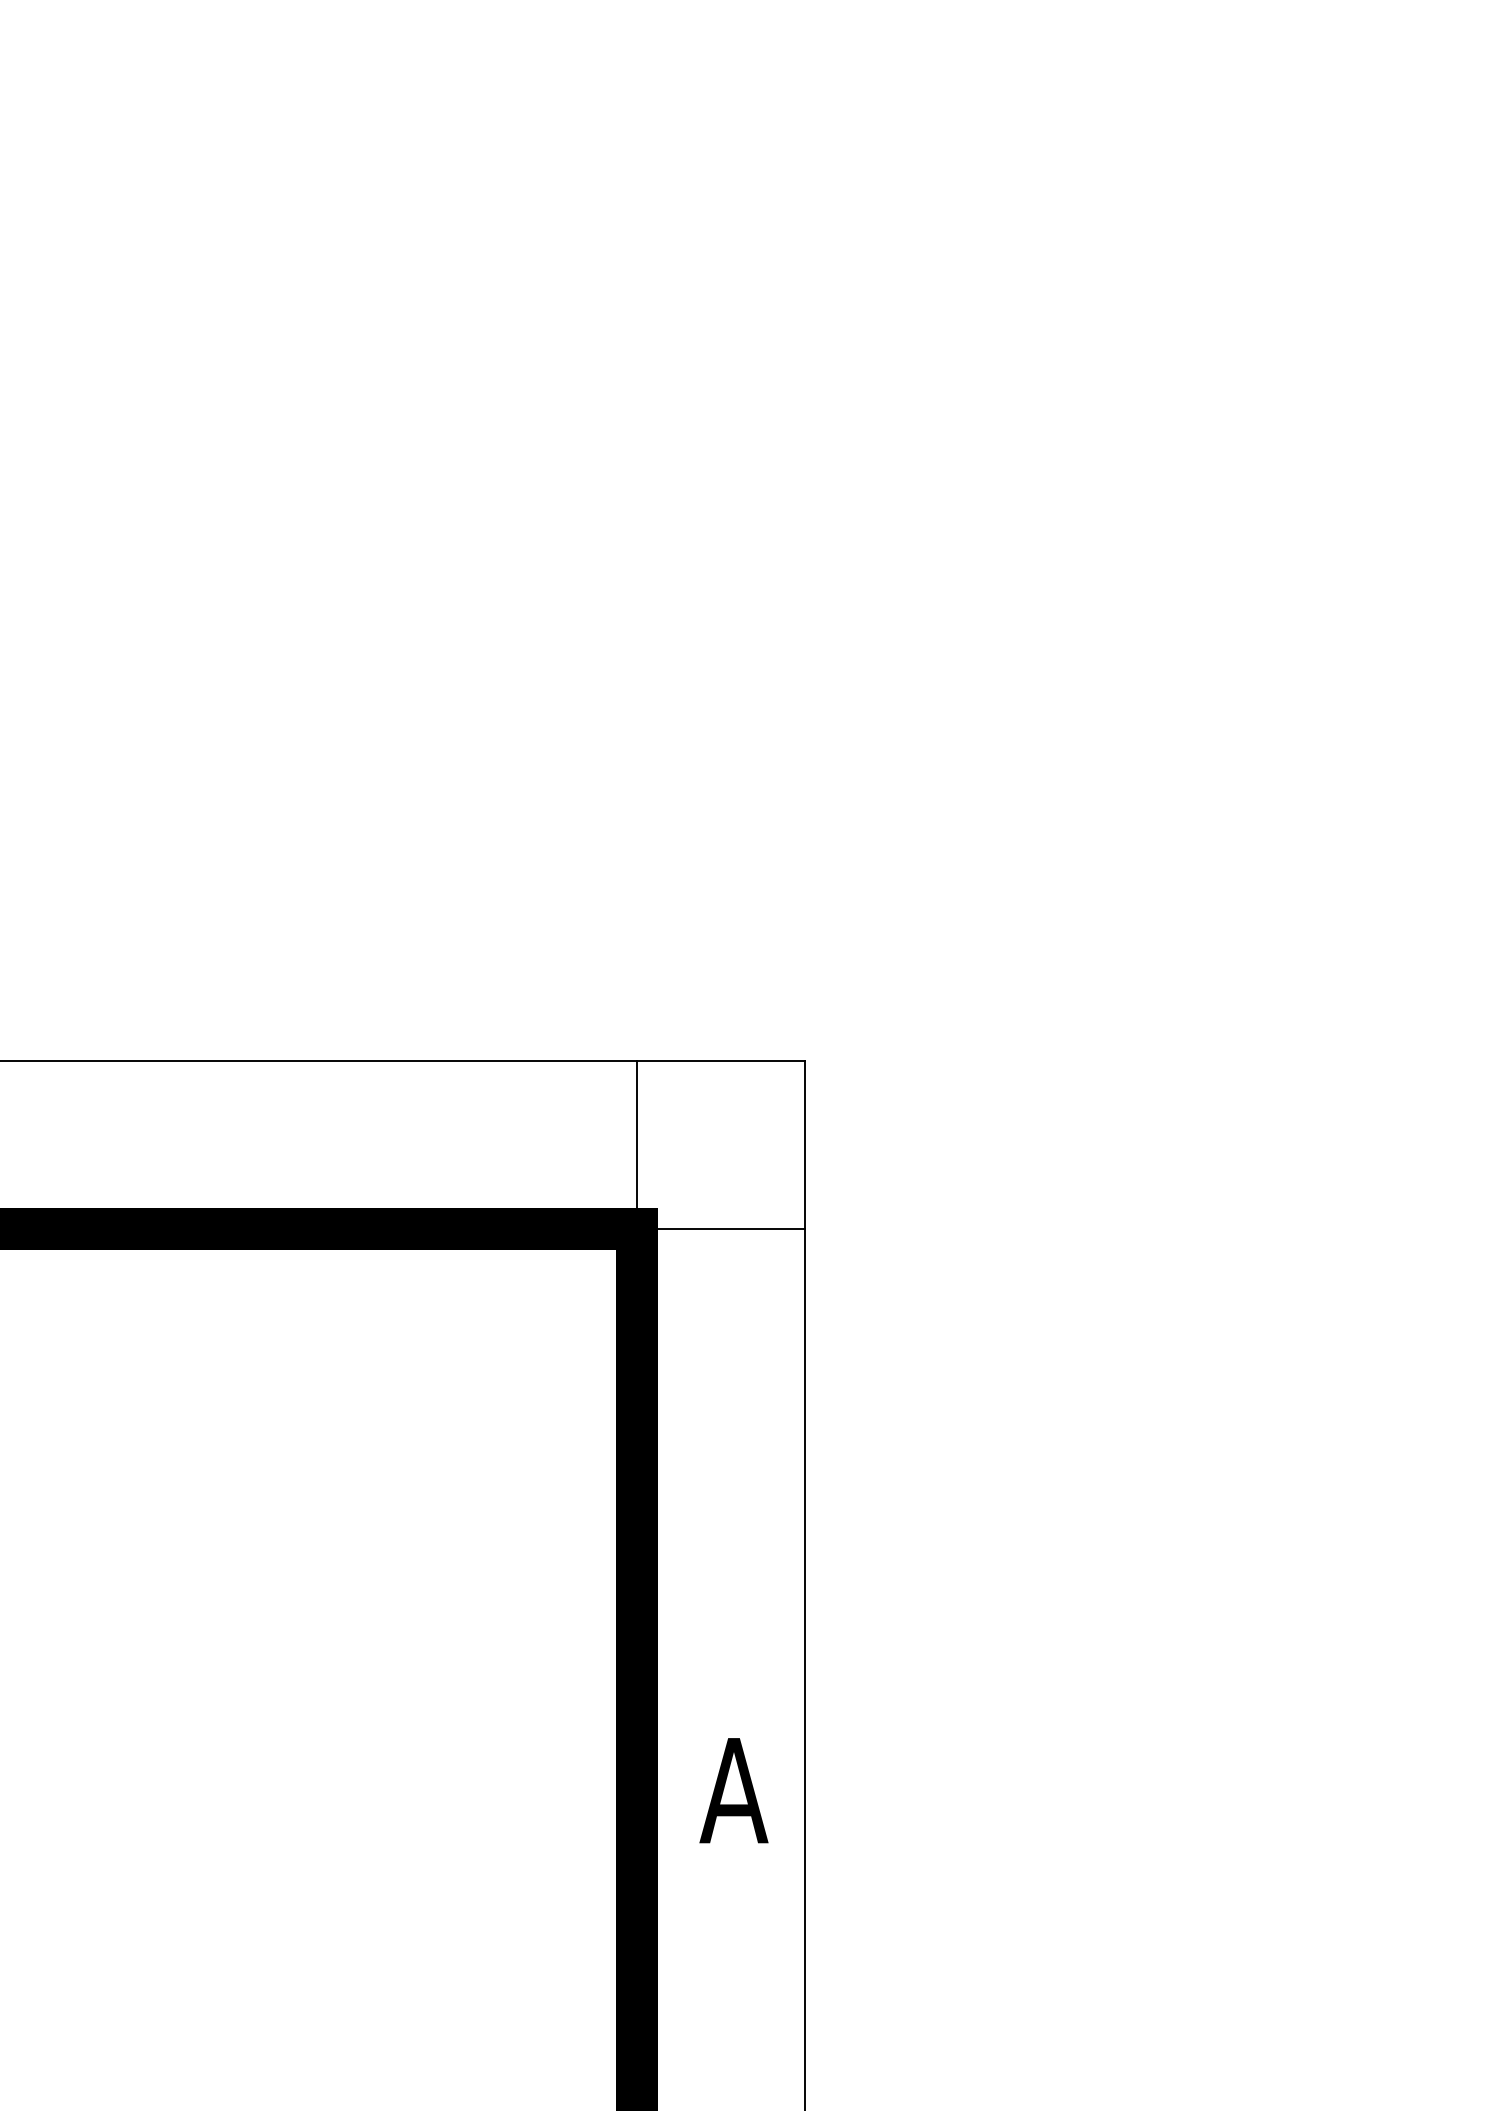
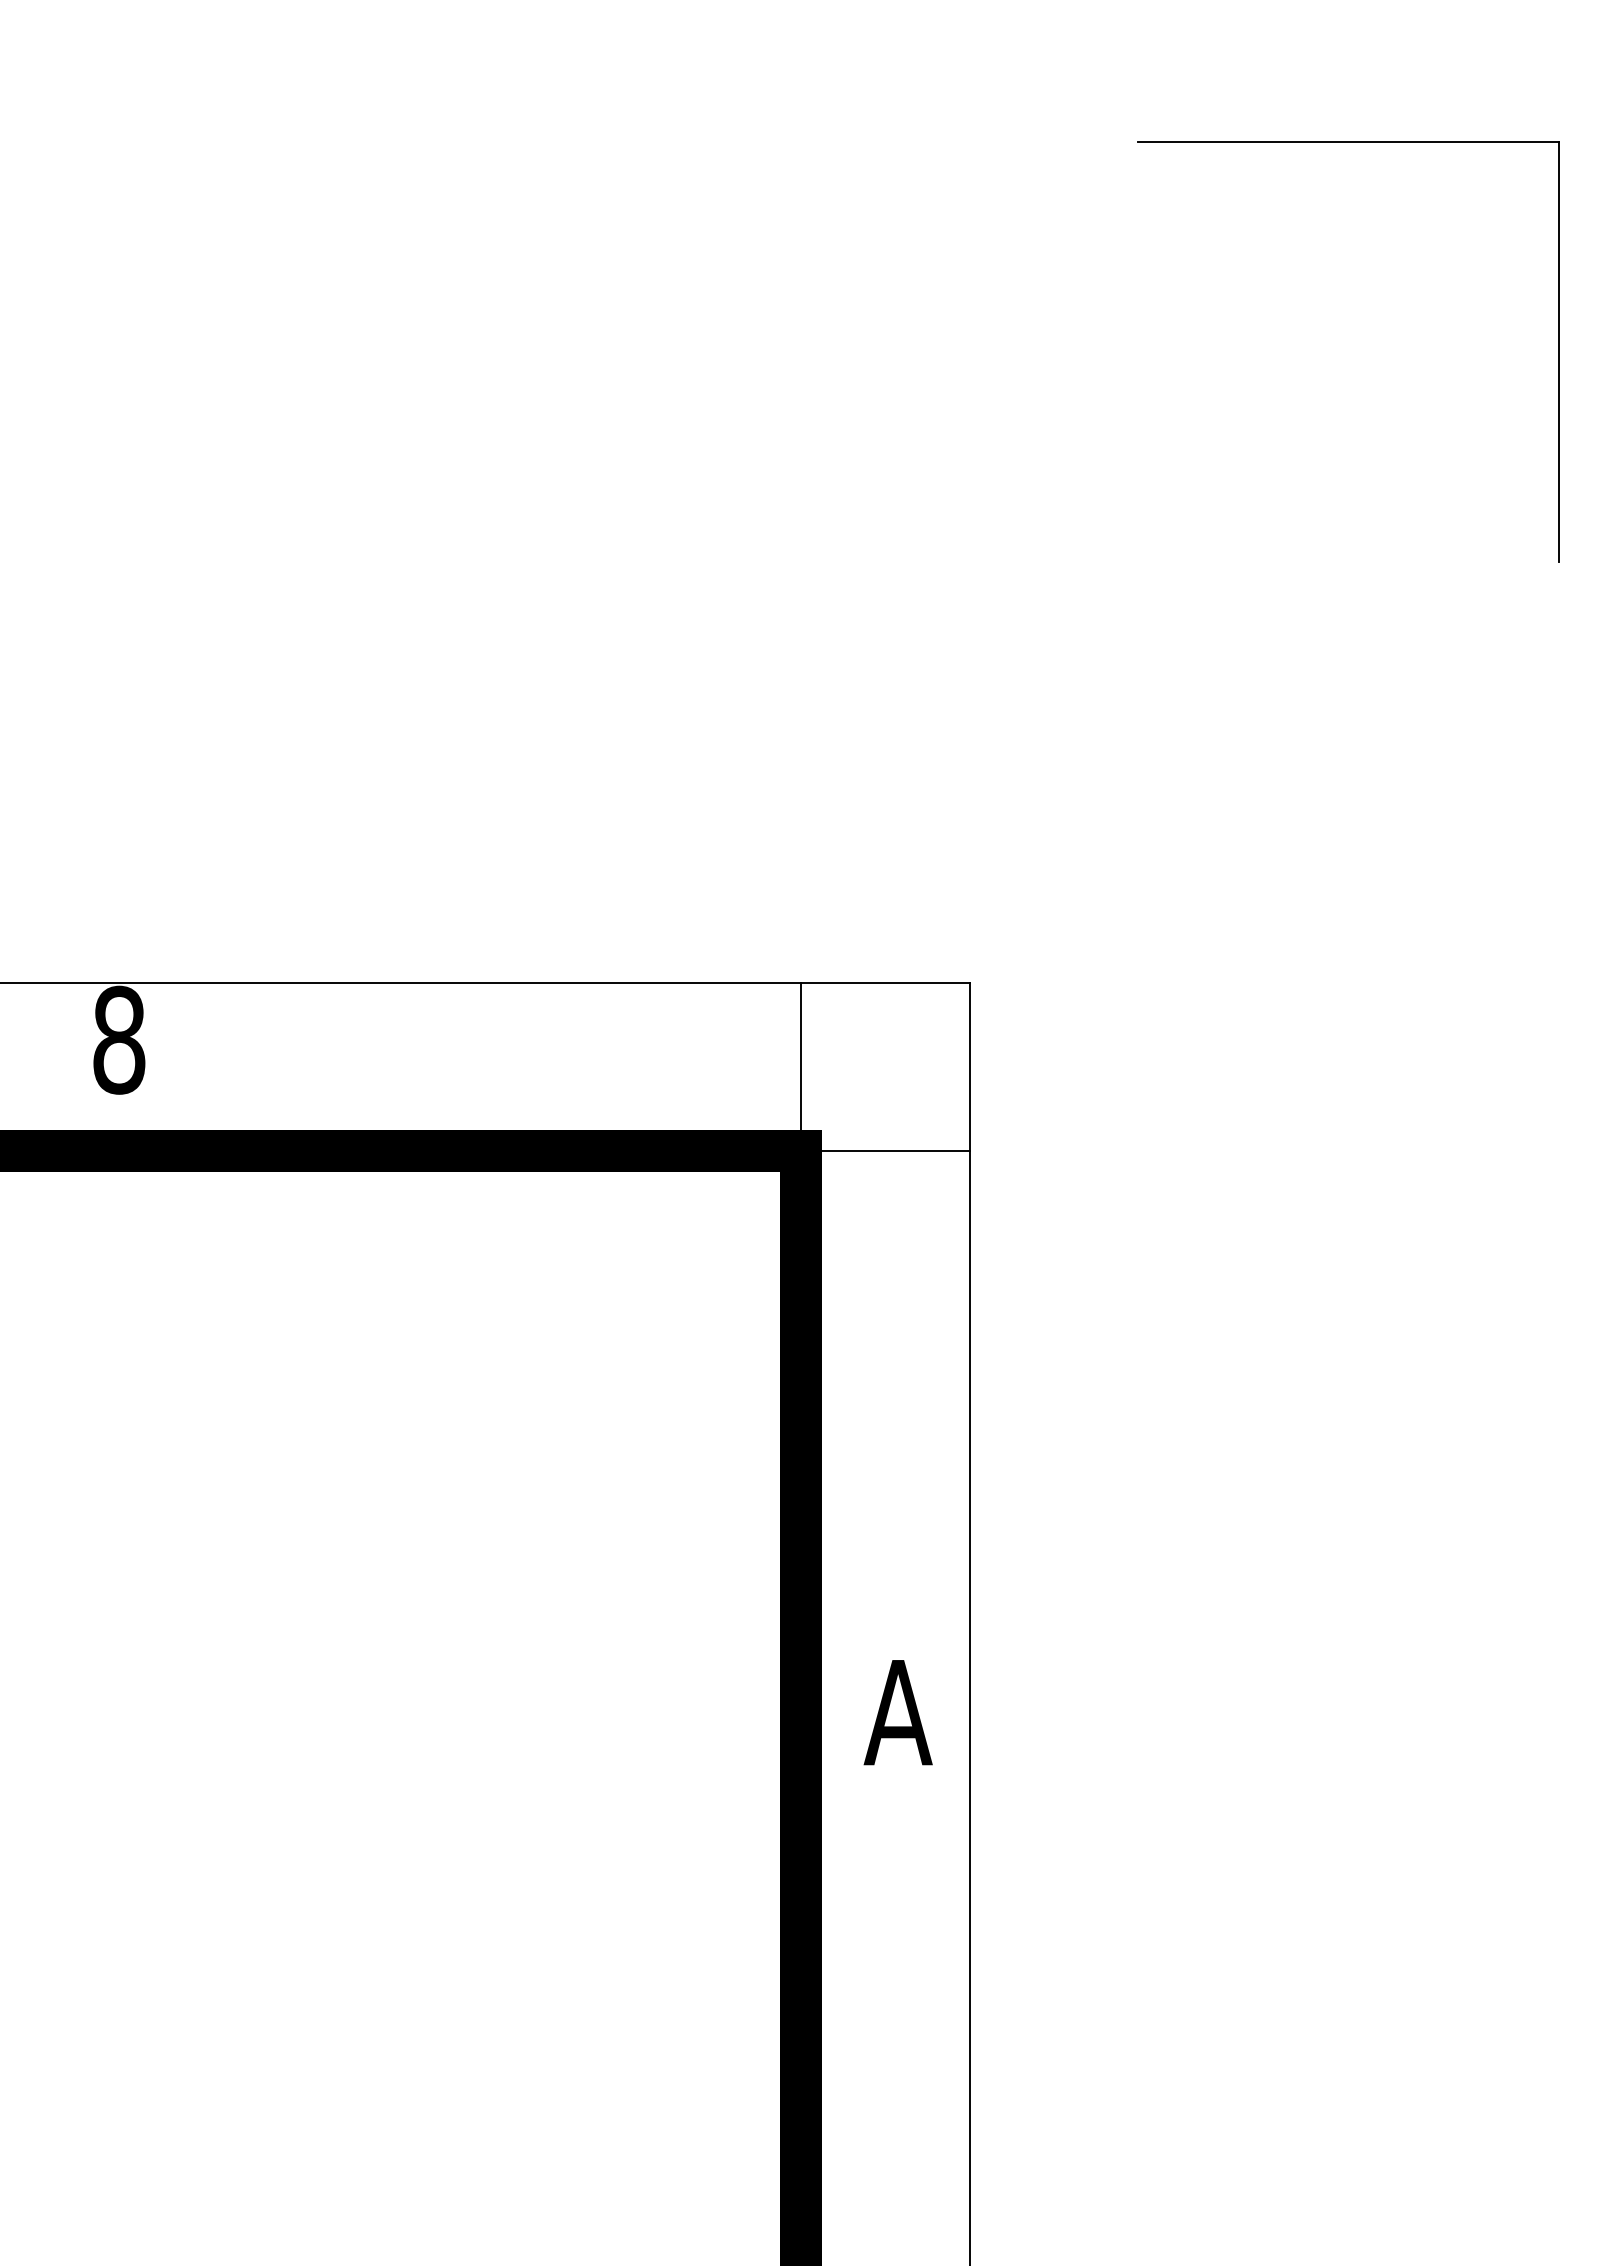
part: (1184, 220) -> (1348, 142), added

